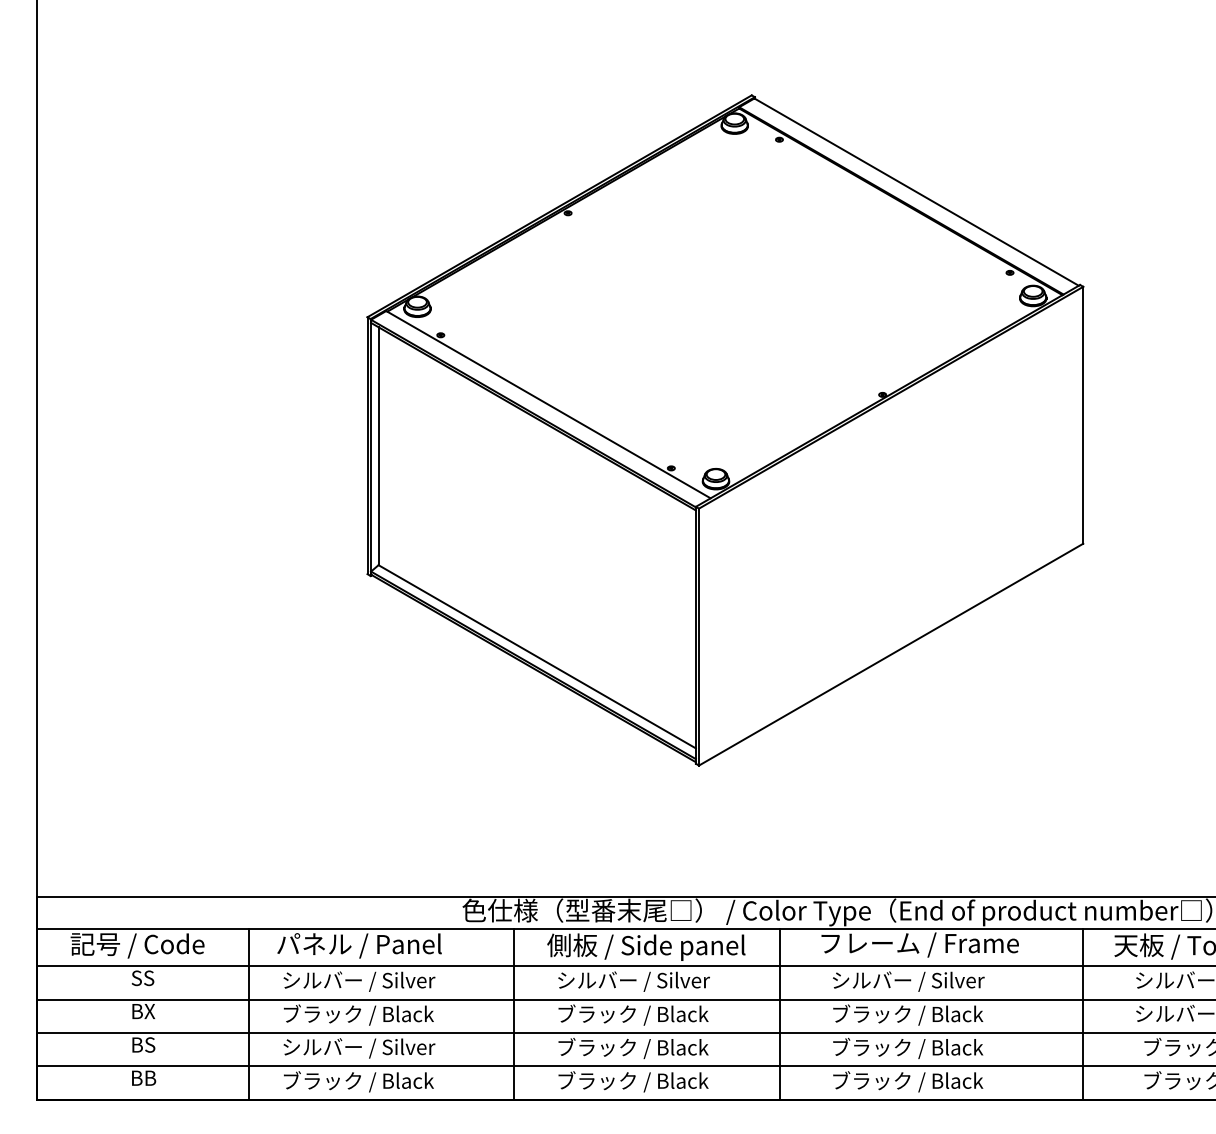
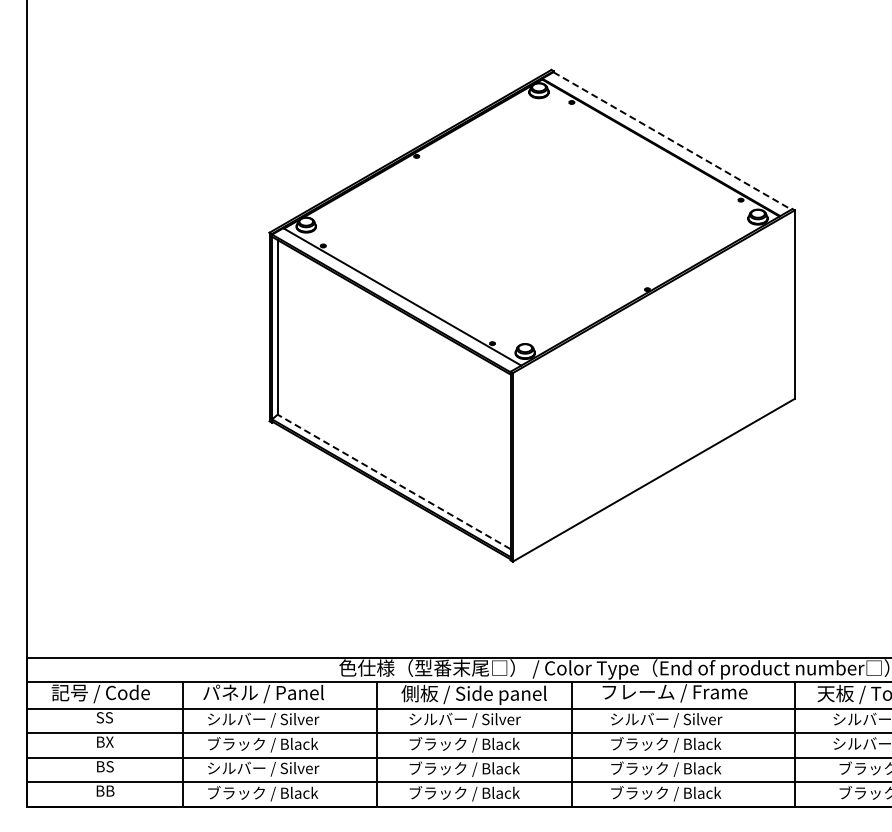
line: (916, 192) -> (672, 141), solid -> dashed
line: (536, 656) -> (393, 481), solid -> dashed

